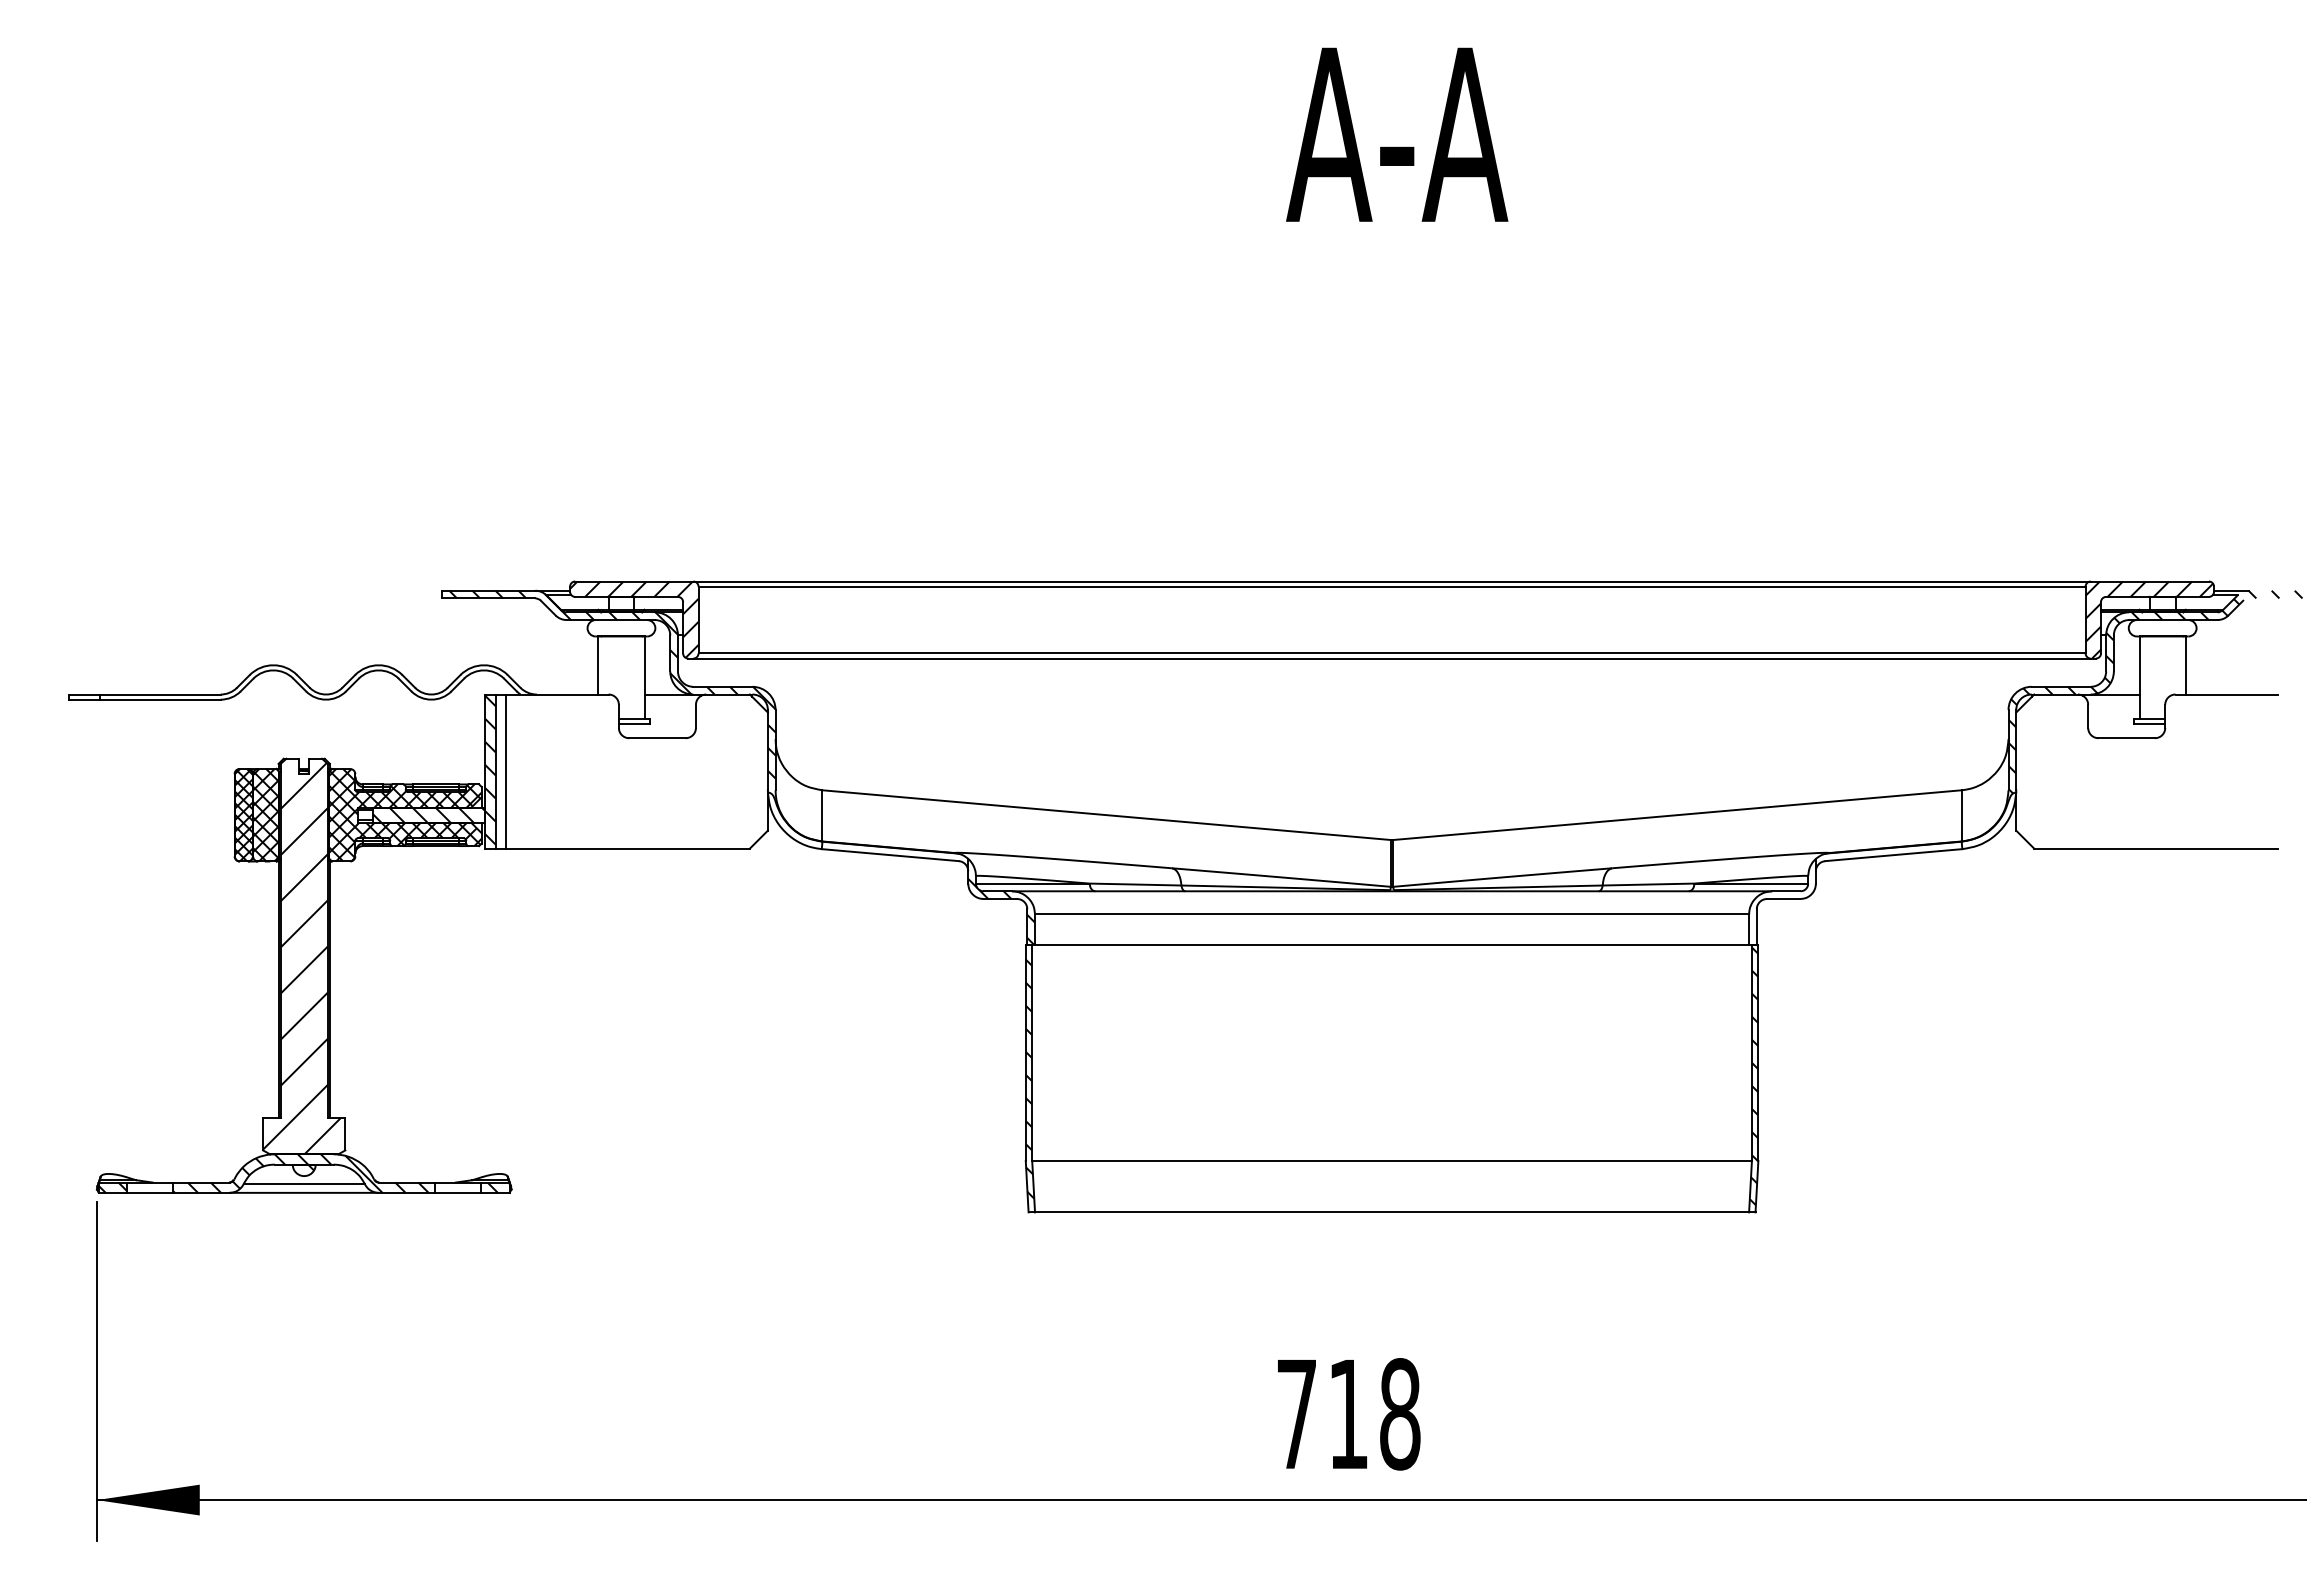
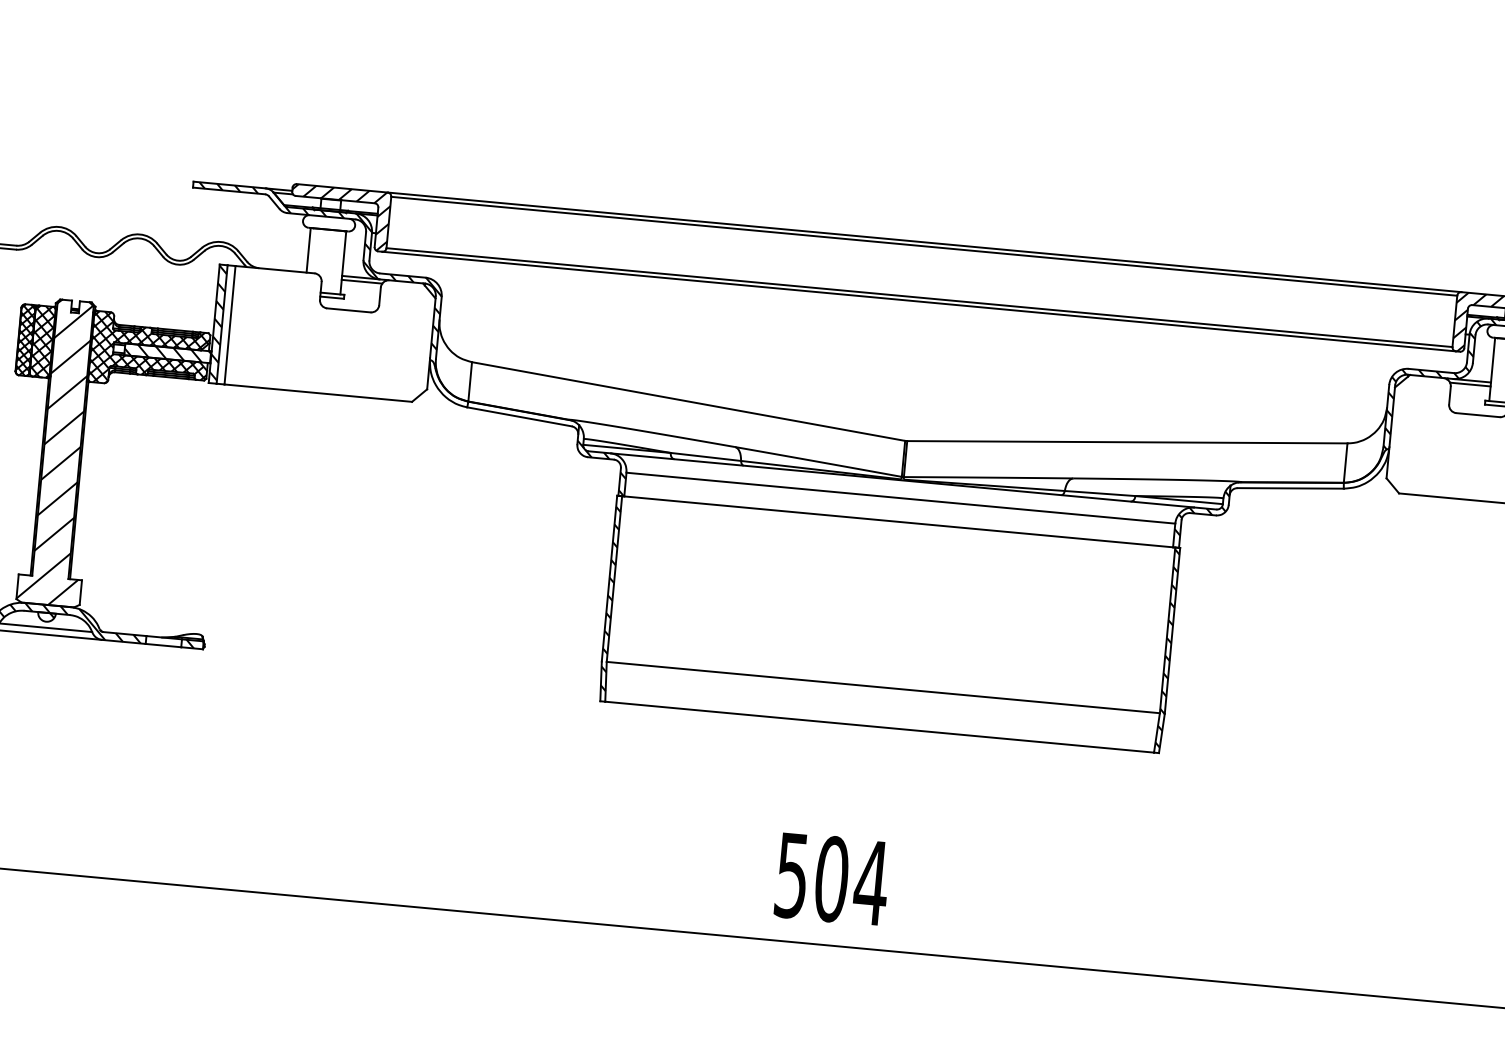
line: (670, 699) -> (361, 281), added
line: (2112, 699) -> (1469, 384), added
hatch: (1782, 906) -> (1201, 519), added
text: (1349, 1414) -> (832, 879), 718 -> 504

